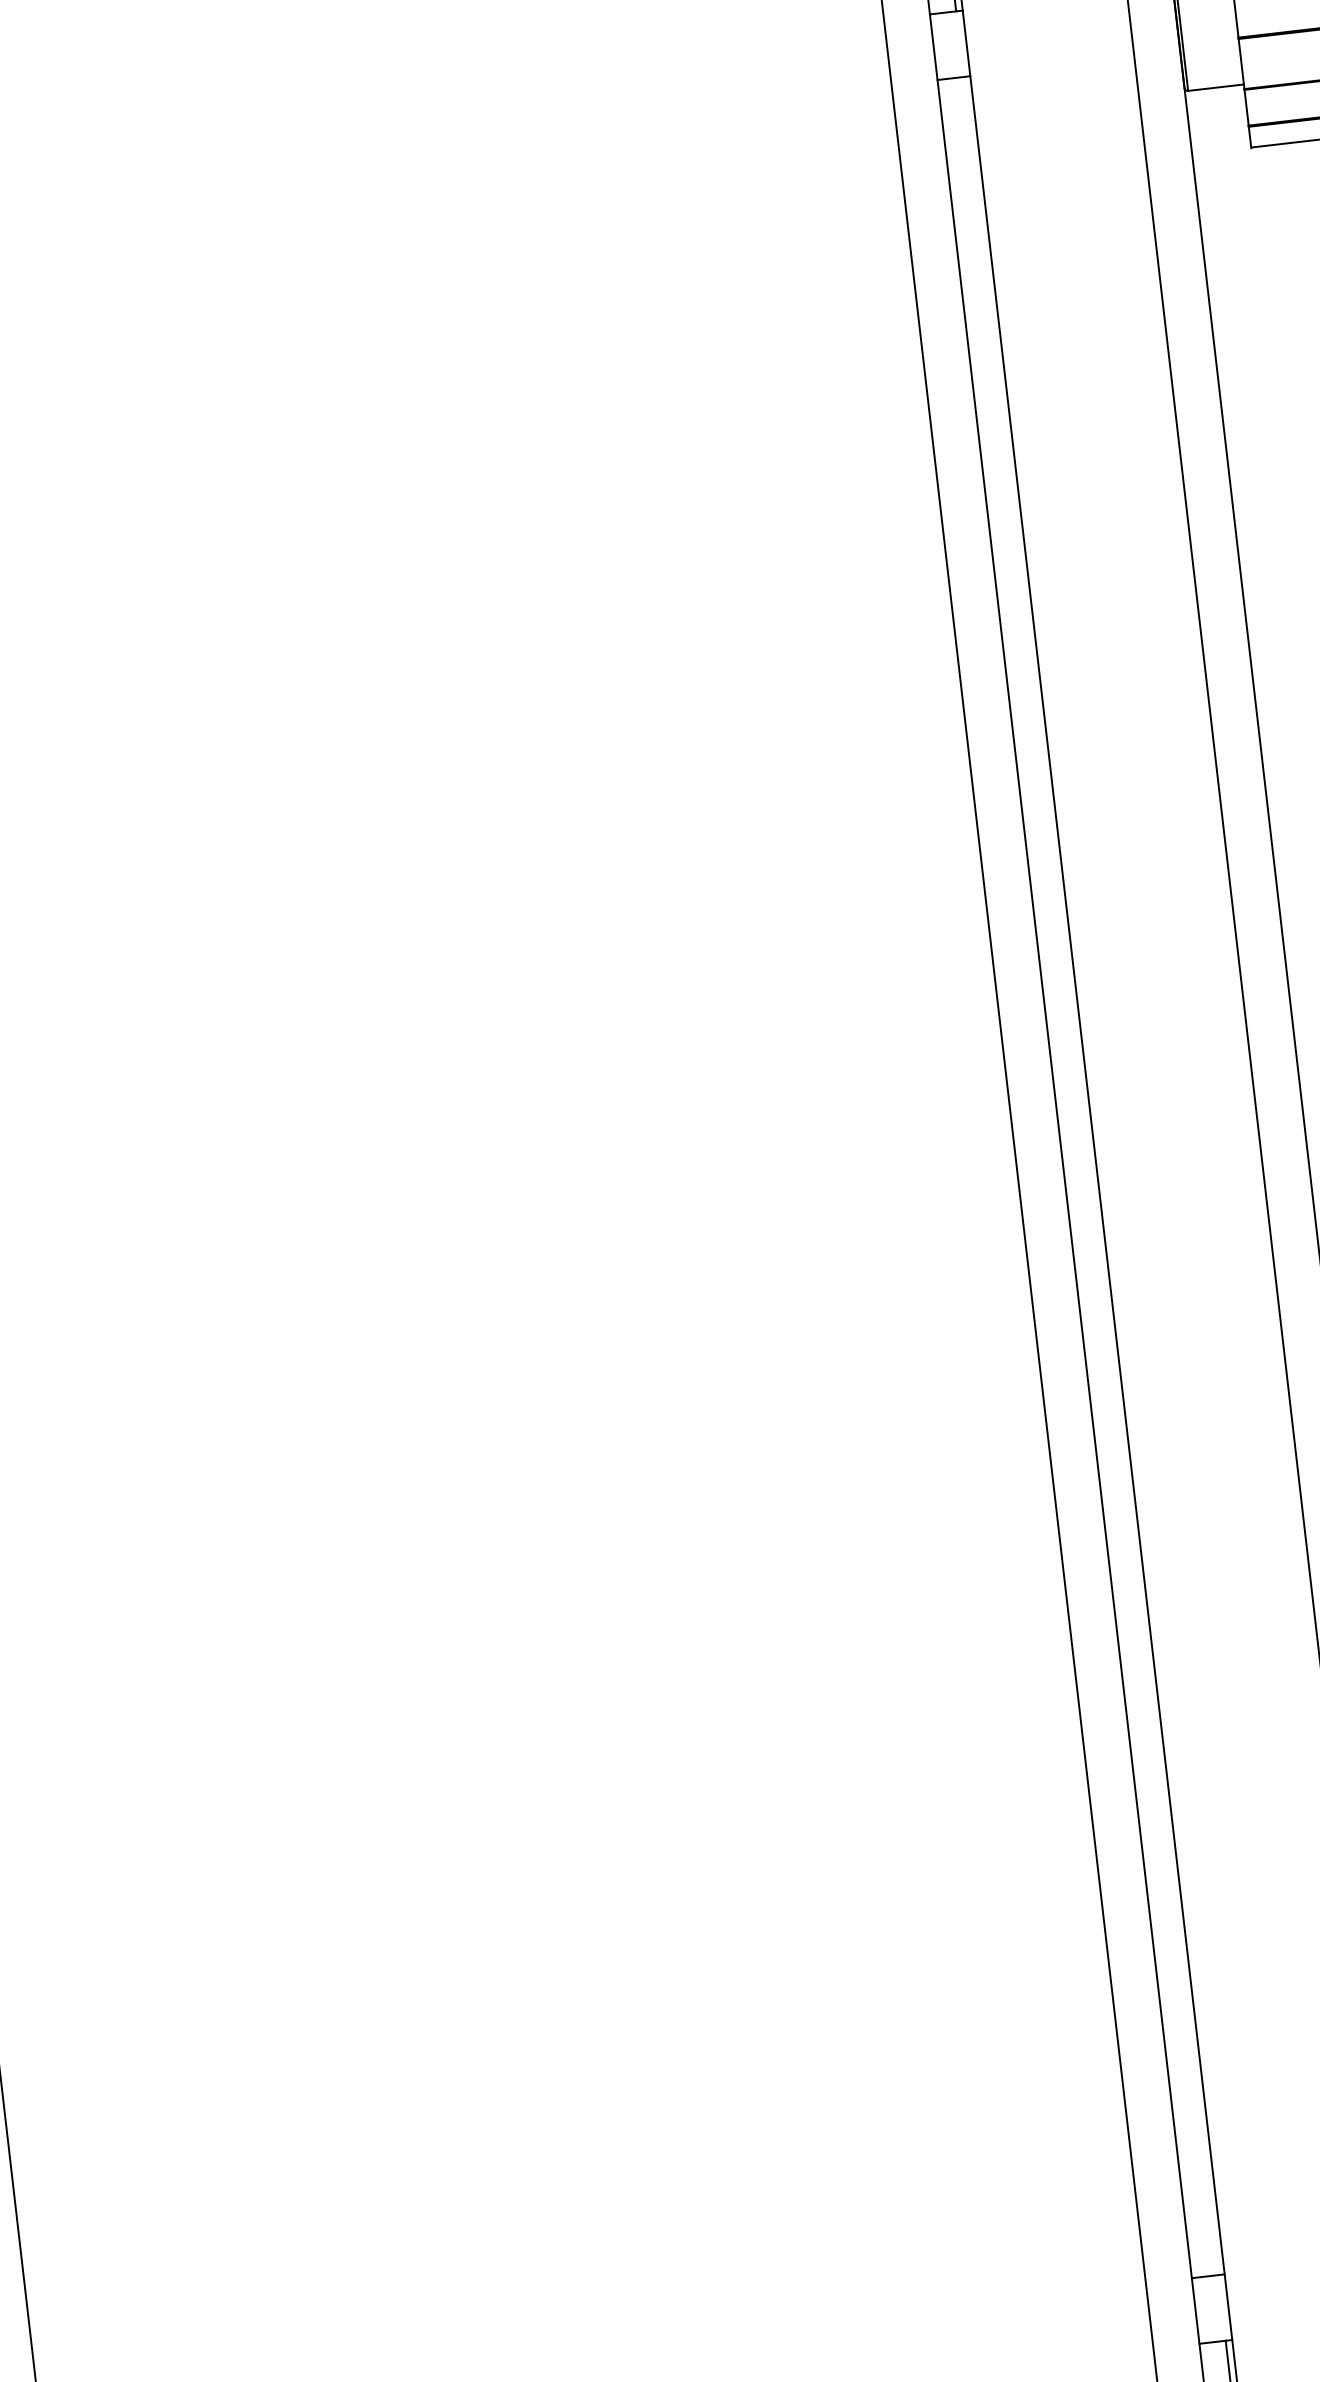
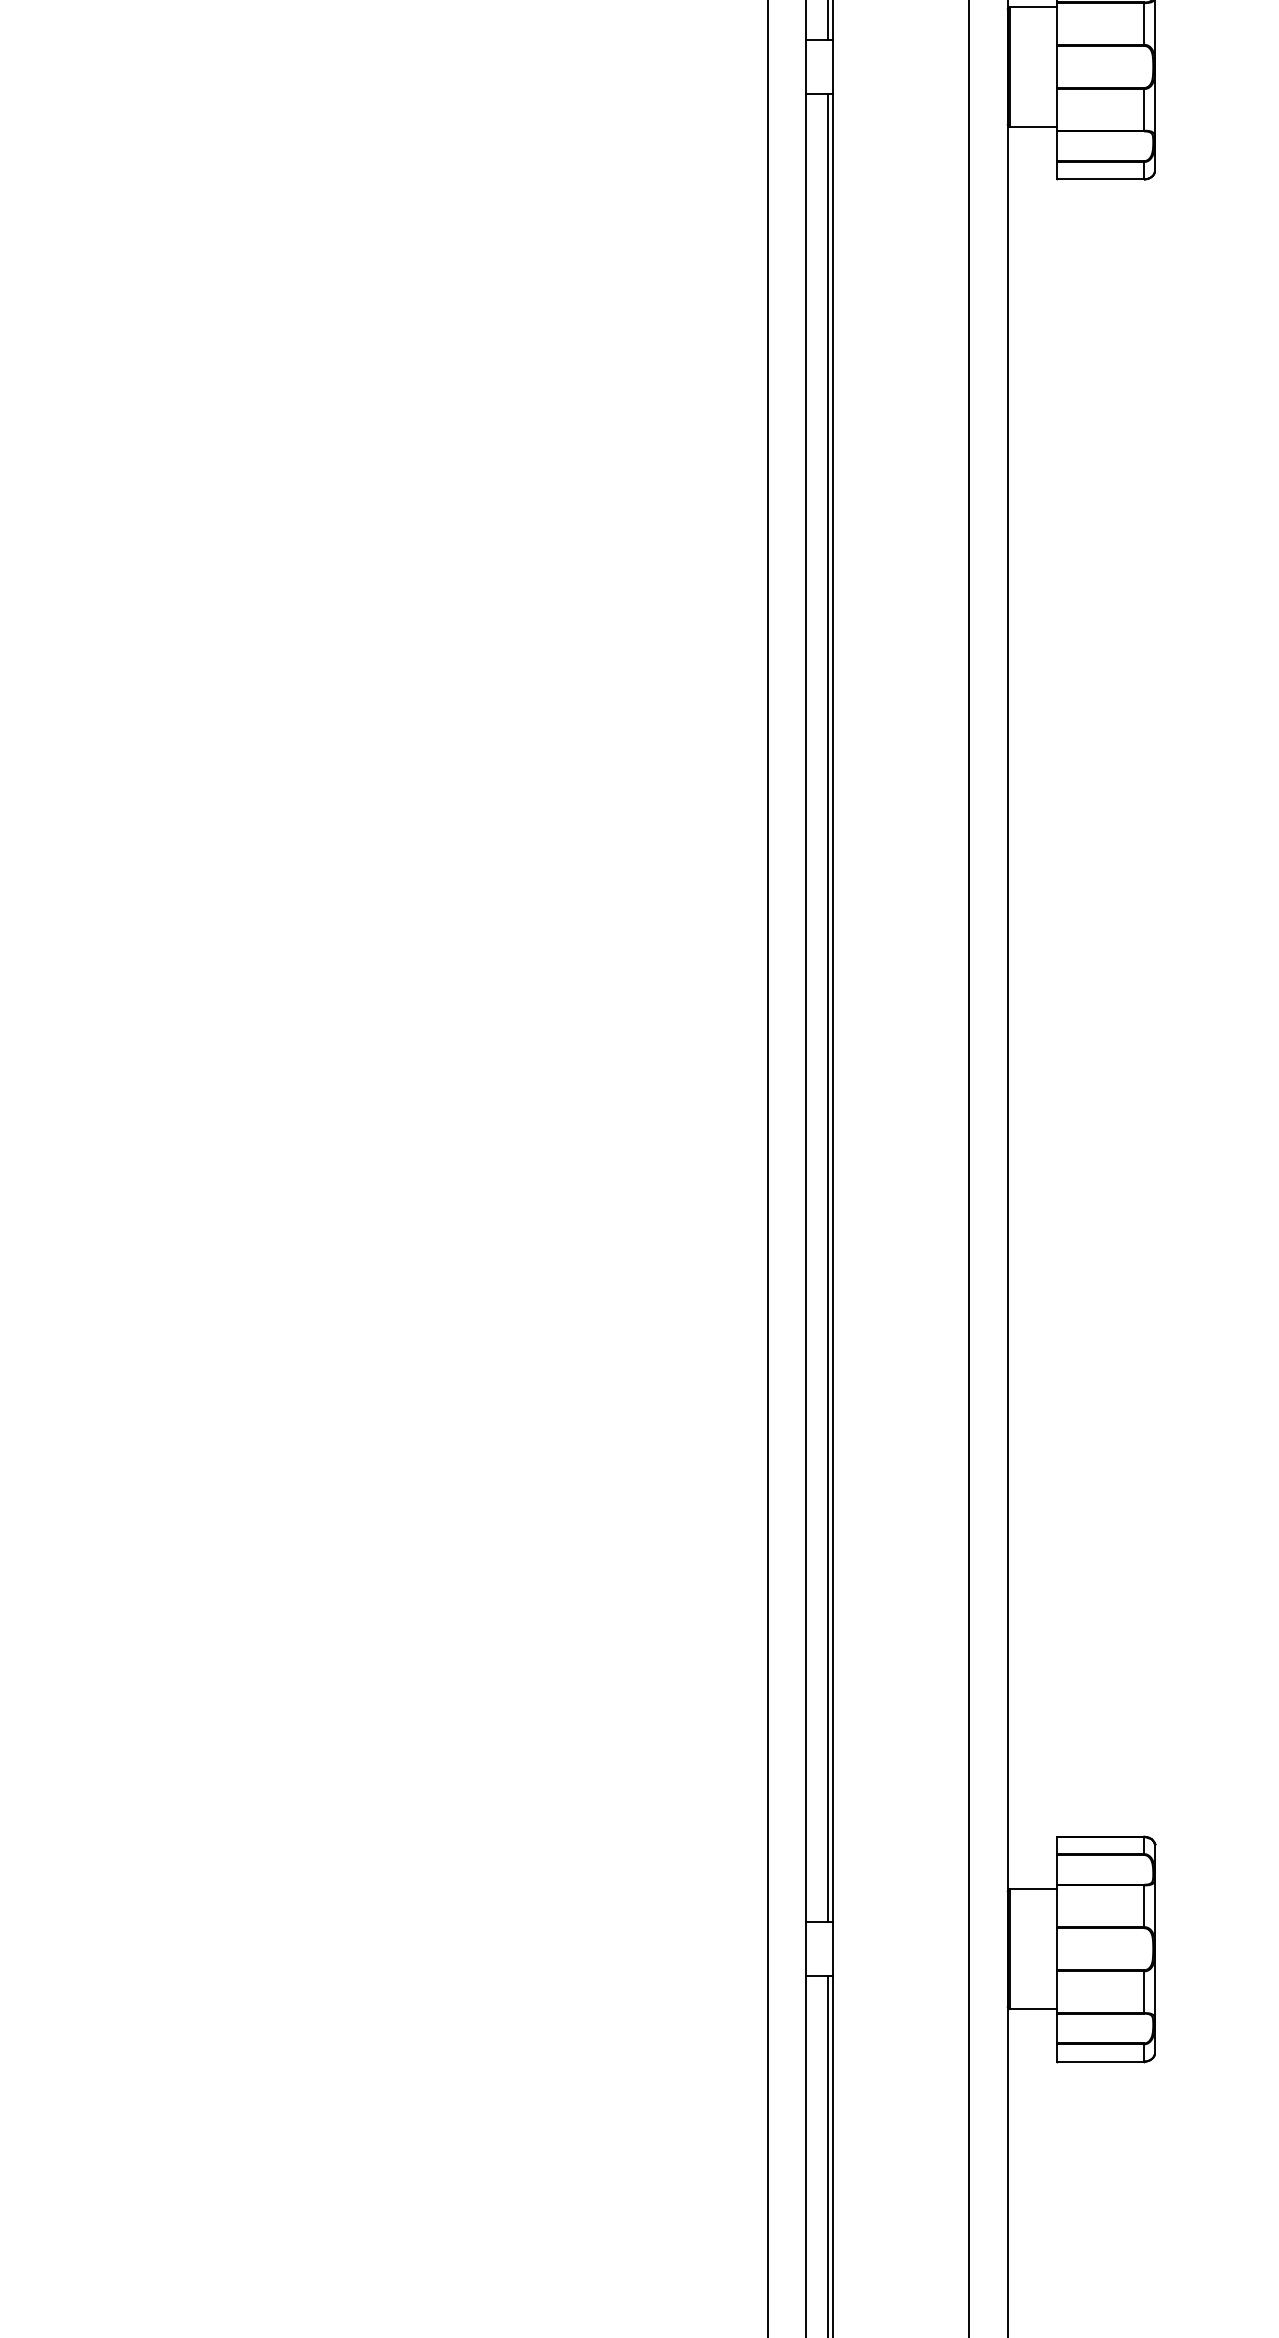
line: (1090, 1175) -> (827, 1007), added

